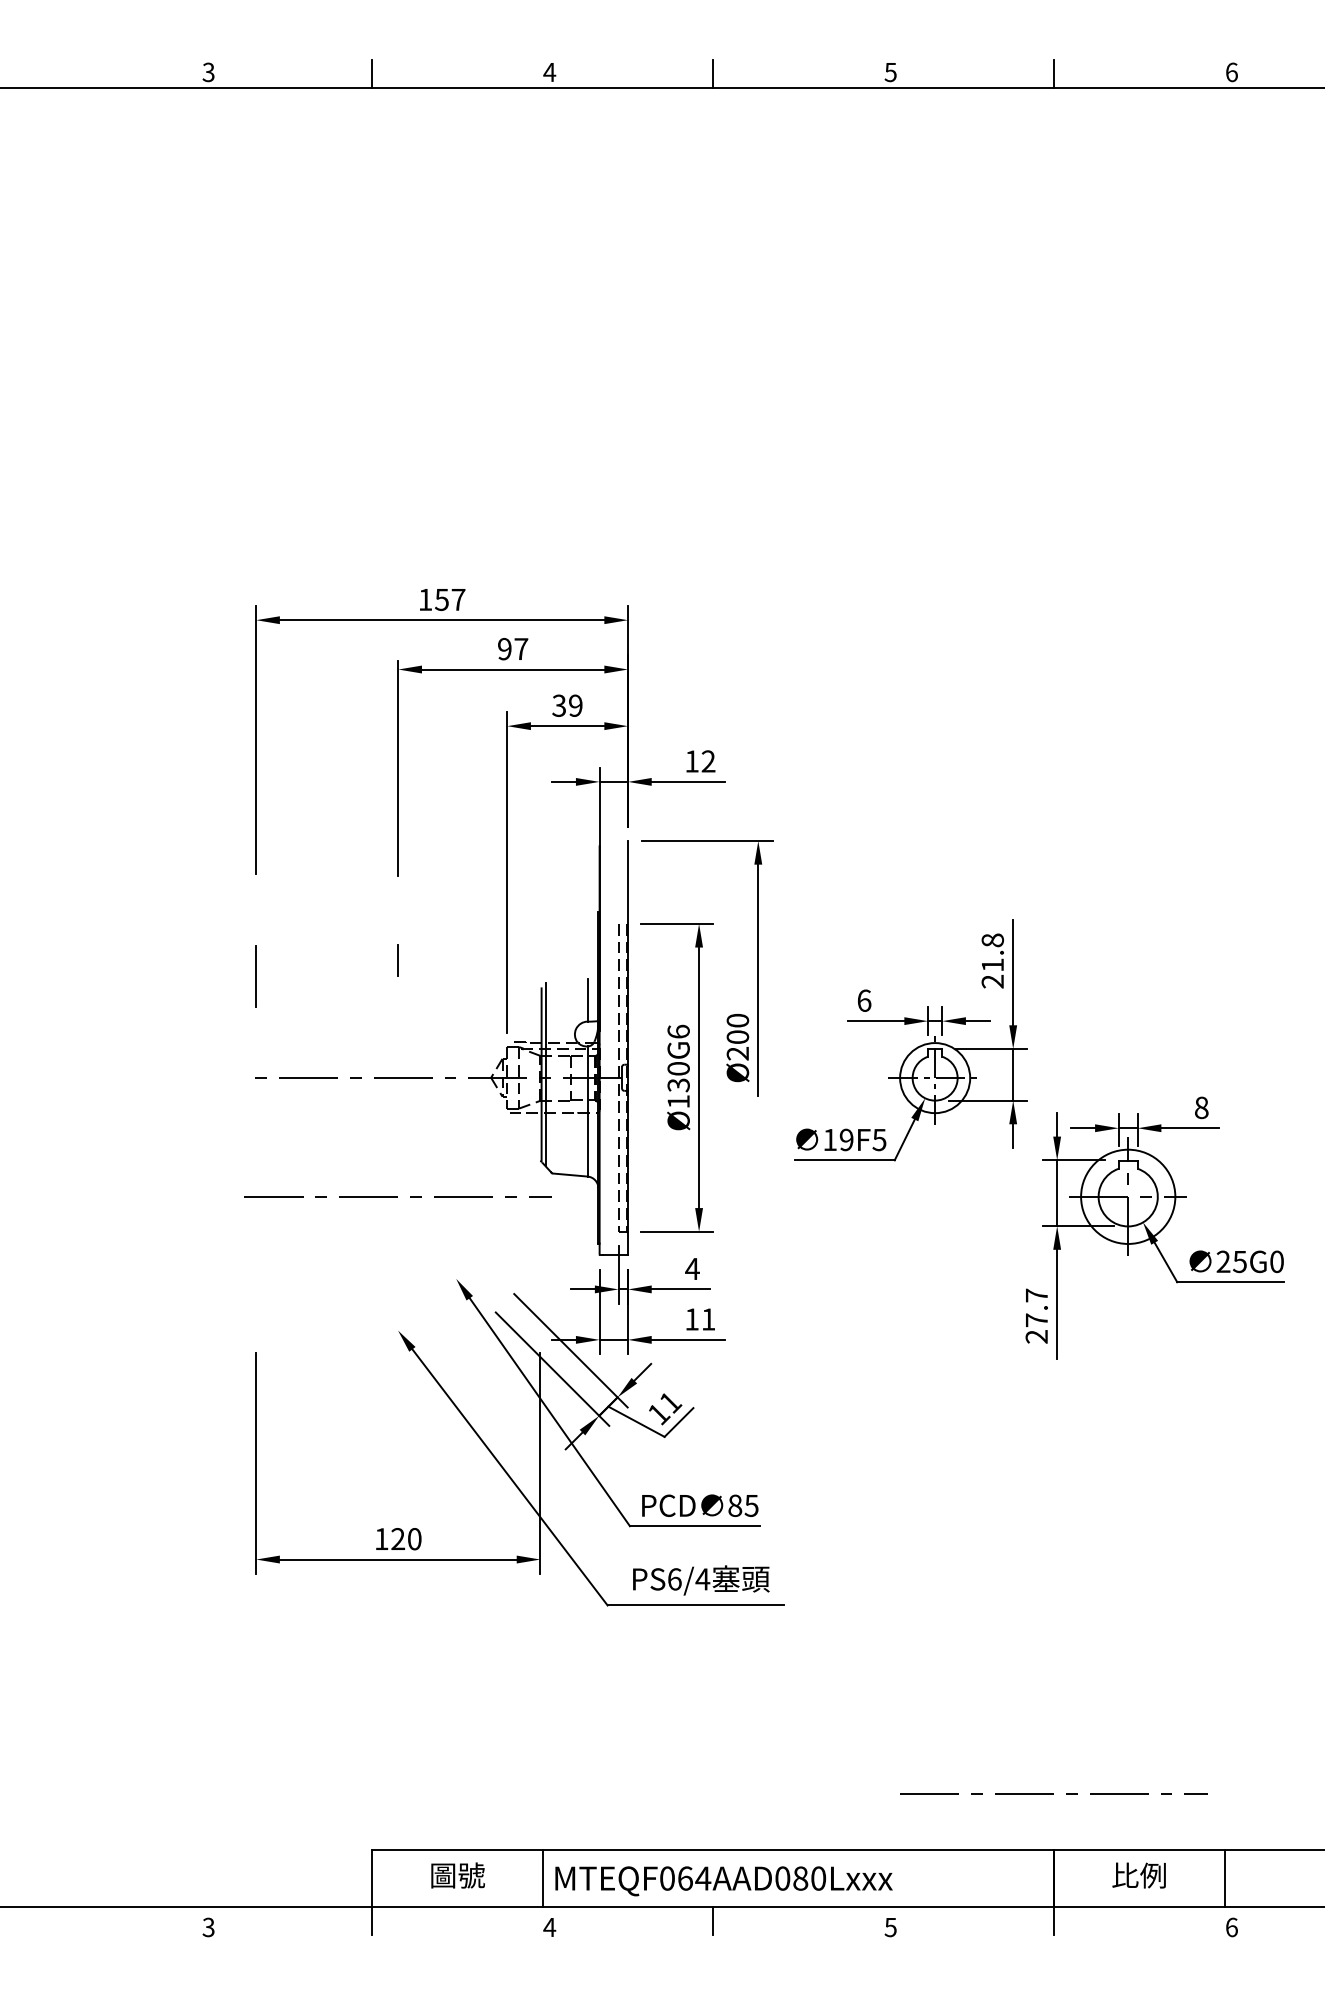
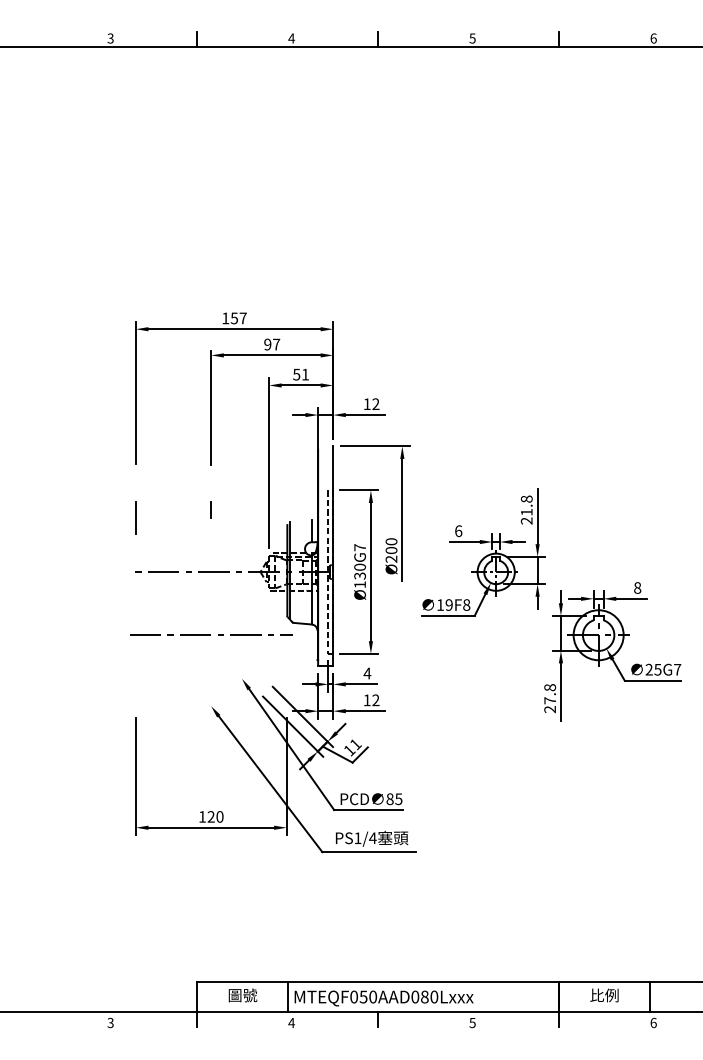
text: (566, 705) -> (300, 374), 39 -> 51
text: (677, 1031) -> (359, 547), Ø130G6 -> Ø130G7
text: (879, 1138) -> (466, 604), 19F5 -> 19F8
text: (1276, 1261) -> (677, 669), 25G0 -> 25G7
text: (1037, 1295) -> (550, 687), 27.7 -> 27.8
text: (707, 1317) -> (375, 699), 11 -> 12
text: (673, 1579) -> (357, 838), PS6/4 -> PS1/4
line: (1052, 1792) -> (558, 951), removed
text: (694, 1877) -> (368, 996), MTEQF064AAD080Lxxx -> MTEQF050AAD080Lxxx

